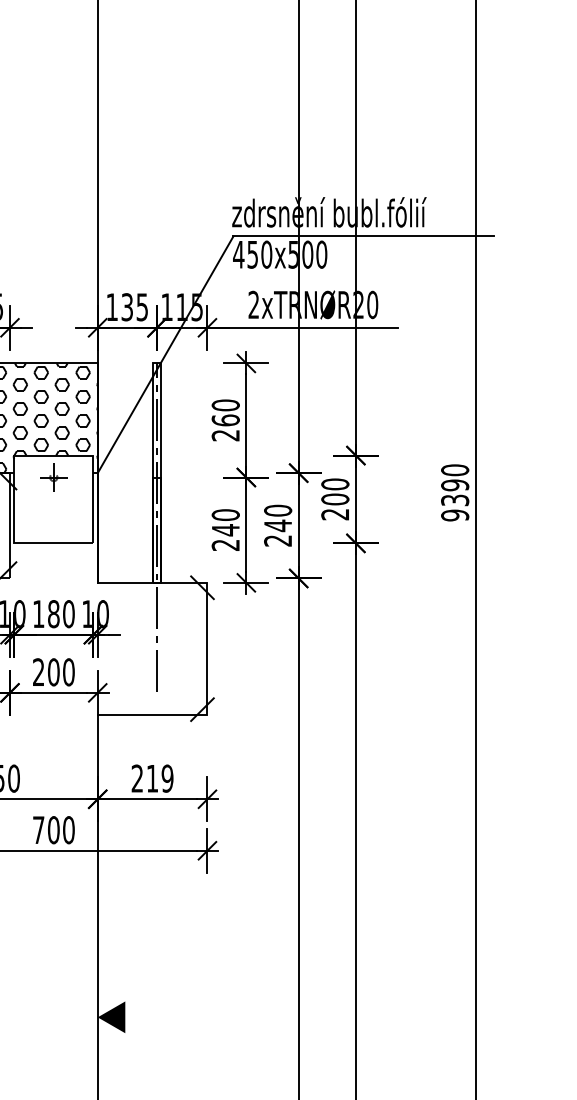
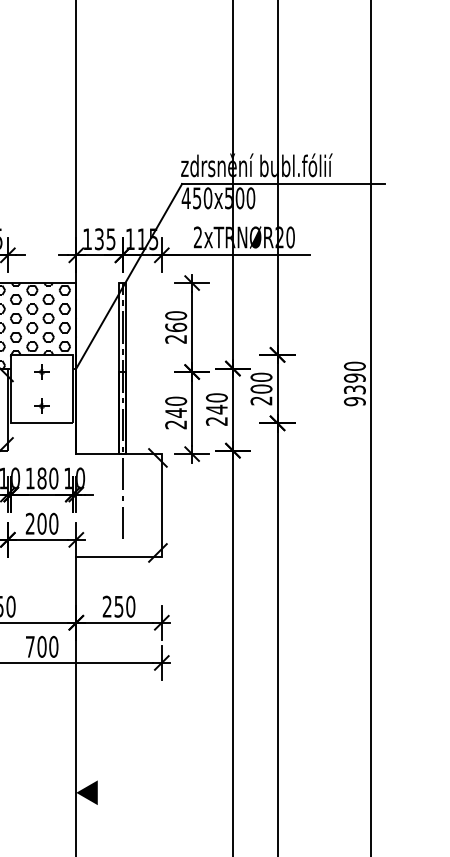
part: (53, 477) -> (41, 371), size x0.71
part: (53, 521) -> (41, 406), added
text: (160, 778) -> (125, 606), 219 -> 250

